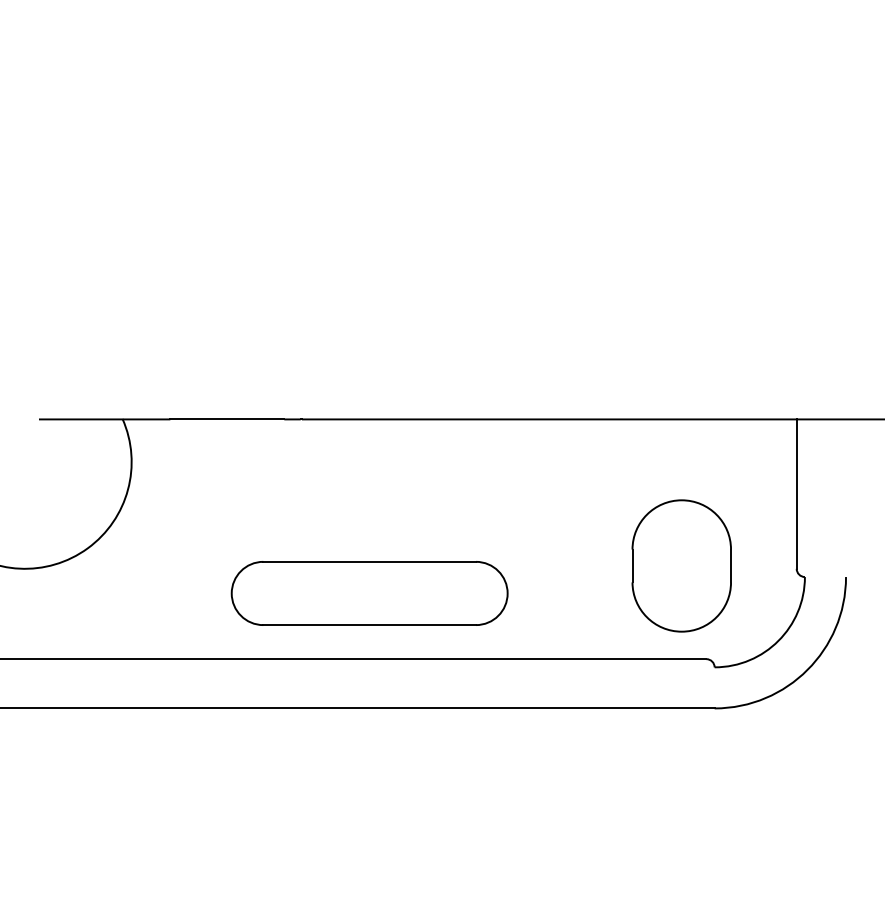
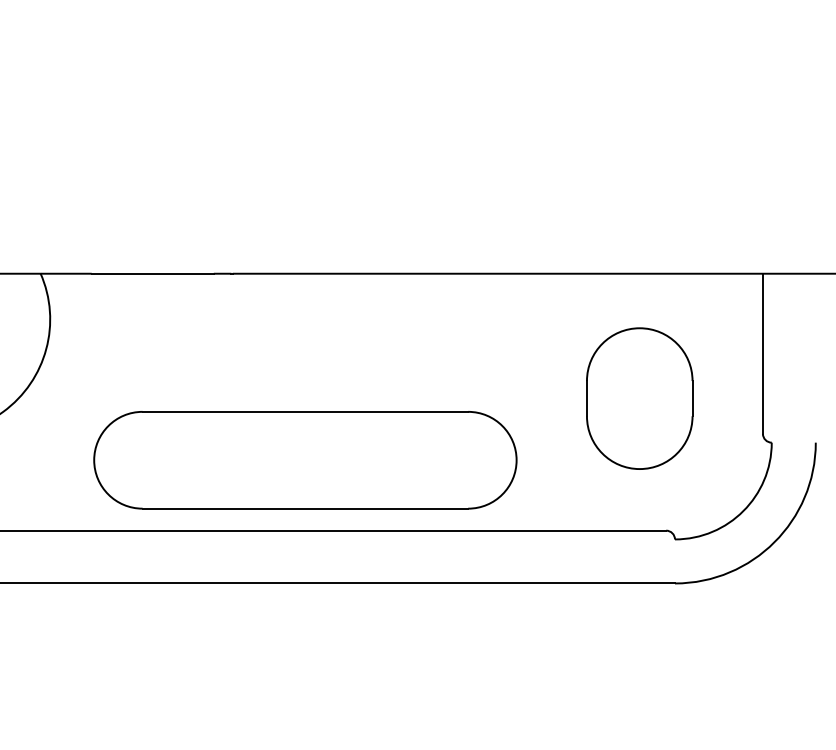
part: (681, 565) -> (639, 398), moved
part: (369, 593) -> (305, 460), size x1.43

